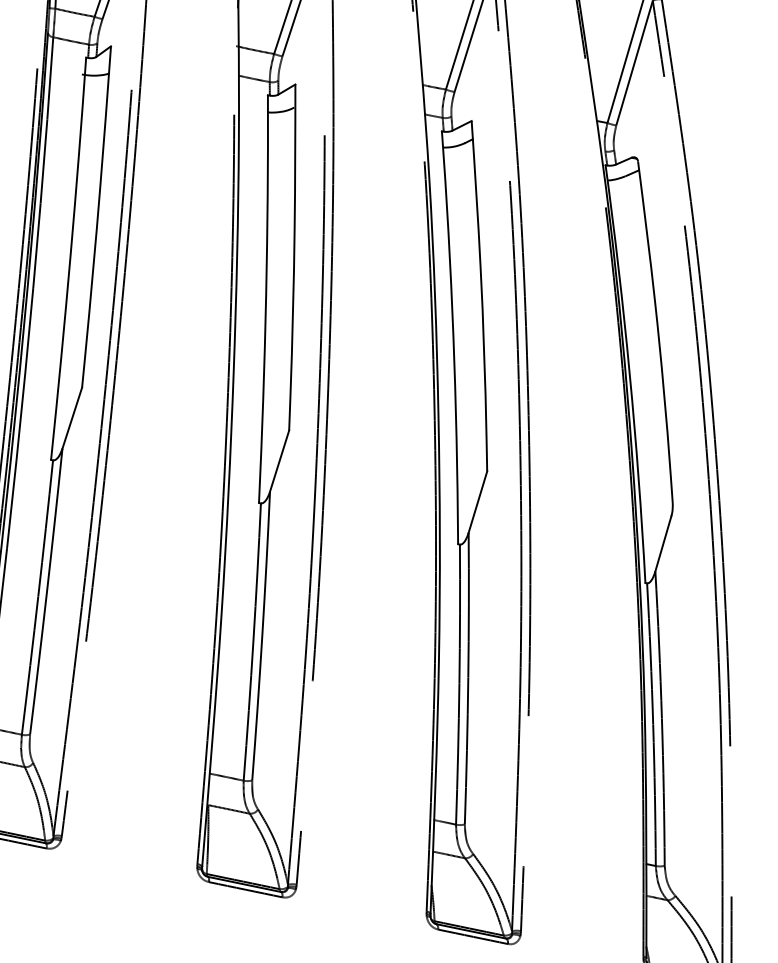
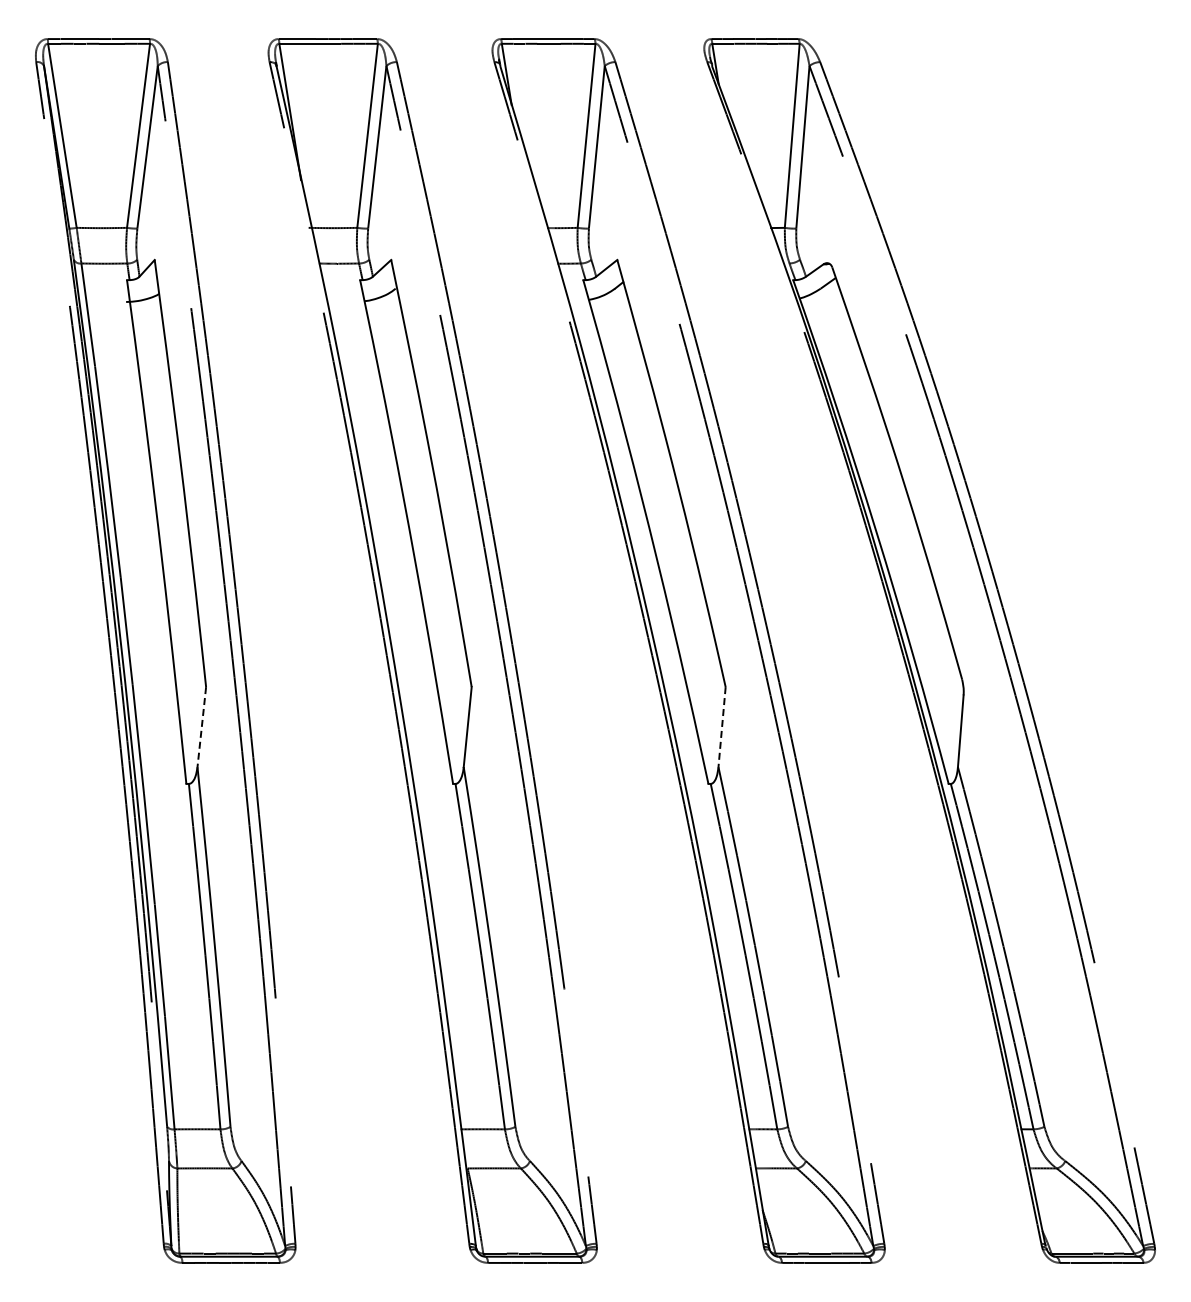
line: (71, 418) -> (201, 727), solid -> dashed
line: (478, 502) -> (722, 727), solid -> dashed

